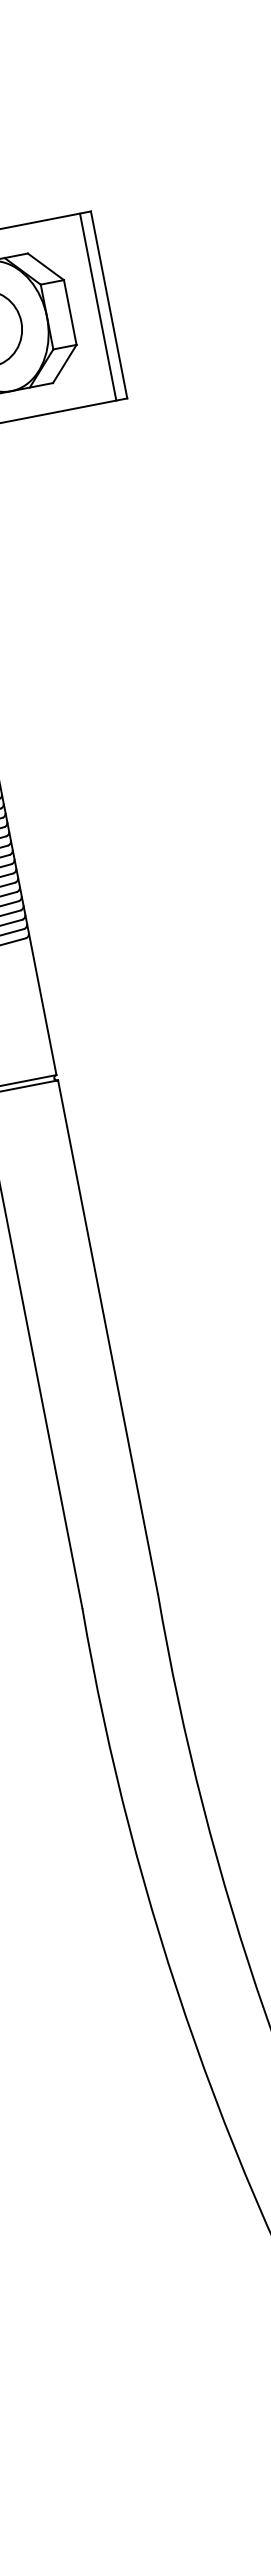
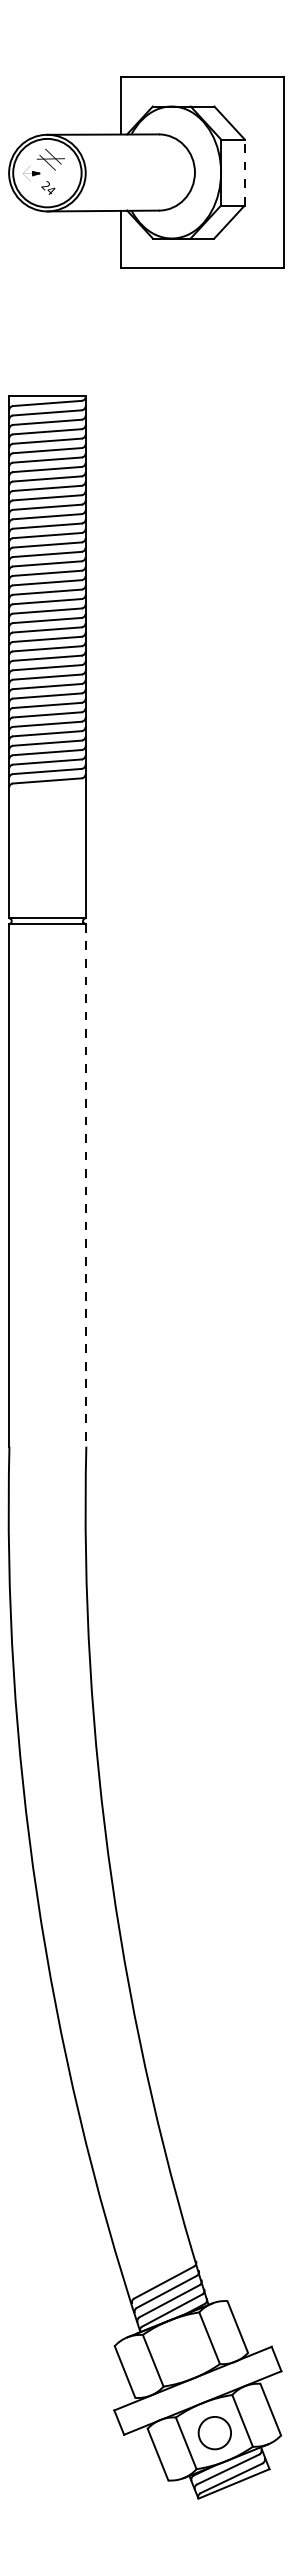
line: (98, 307) -> (273, 172), removed
line: (70, 312) -> (244, 172), solid -> dashed
line: (108, 1337) -> (86, 1185), solid -> dashed

